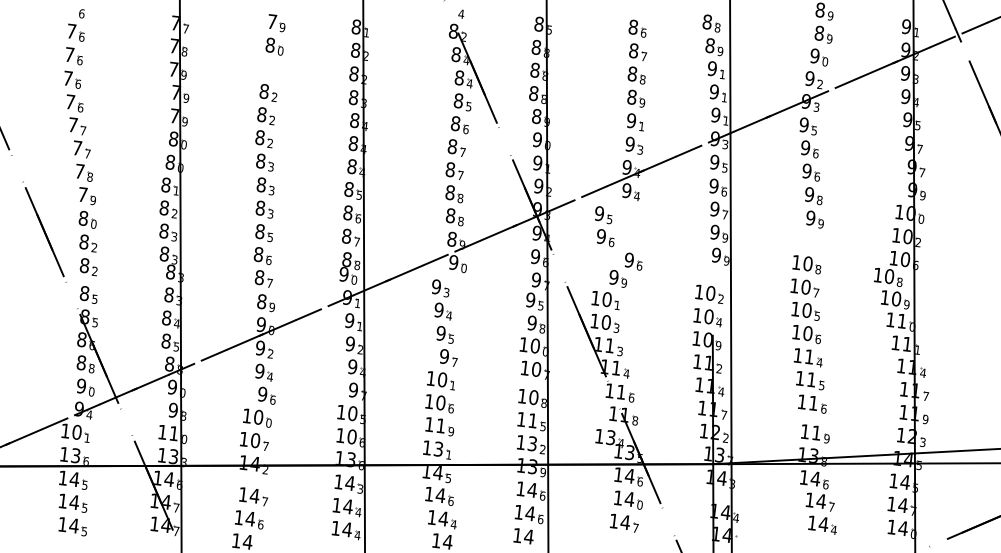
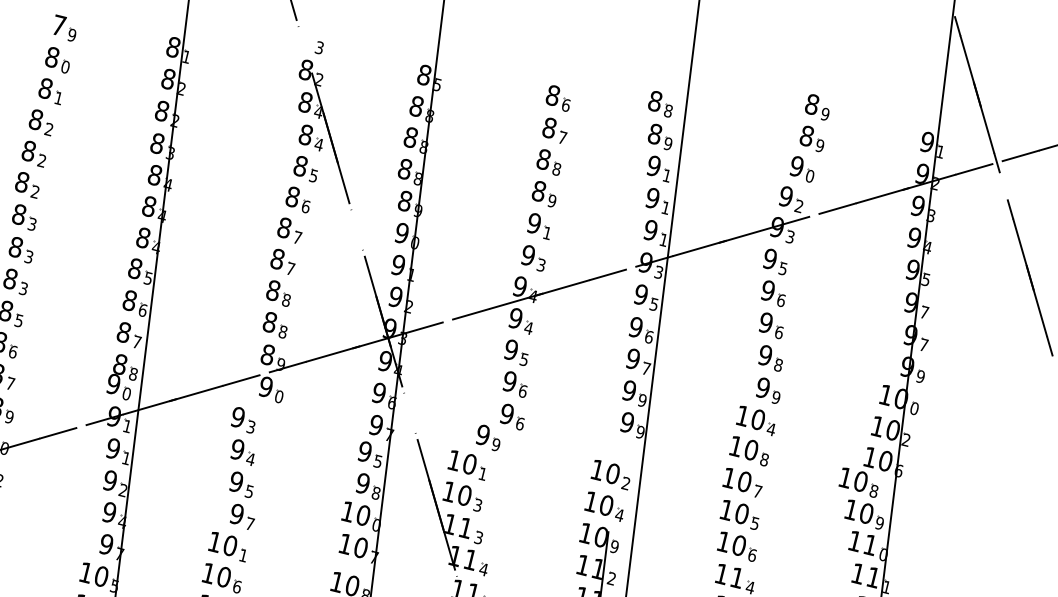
text: (461, 13) -> (319, 46), 4 -> 3
part: (271, 69) -> (49, 90), added
part: (604, 226) -> (515, 368), moved
part: (808, 241) -> (755, 419), added

